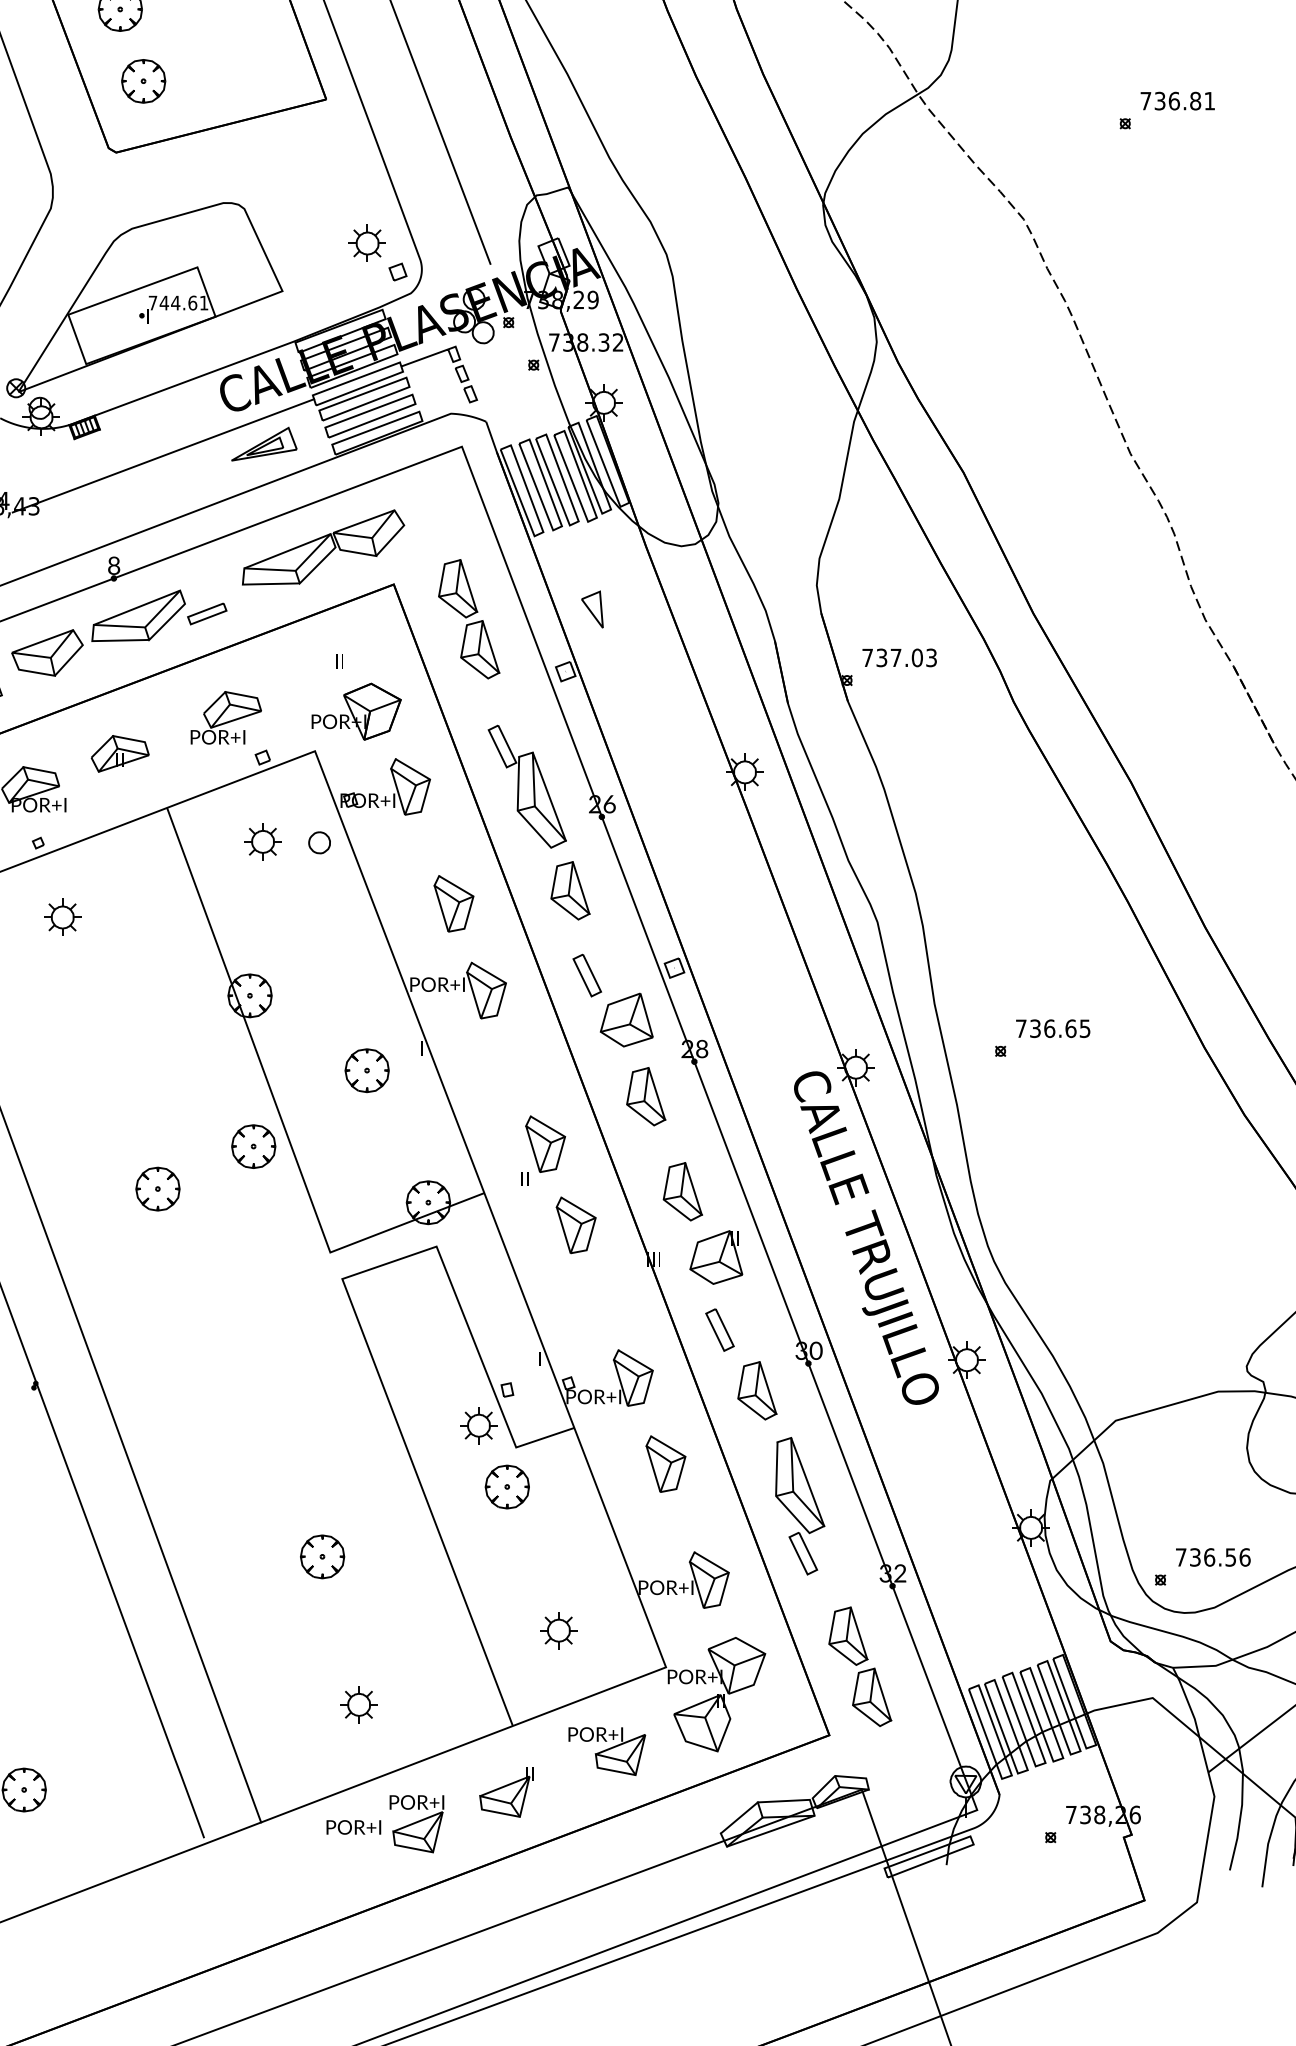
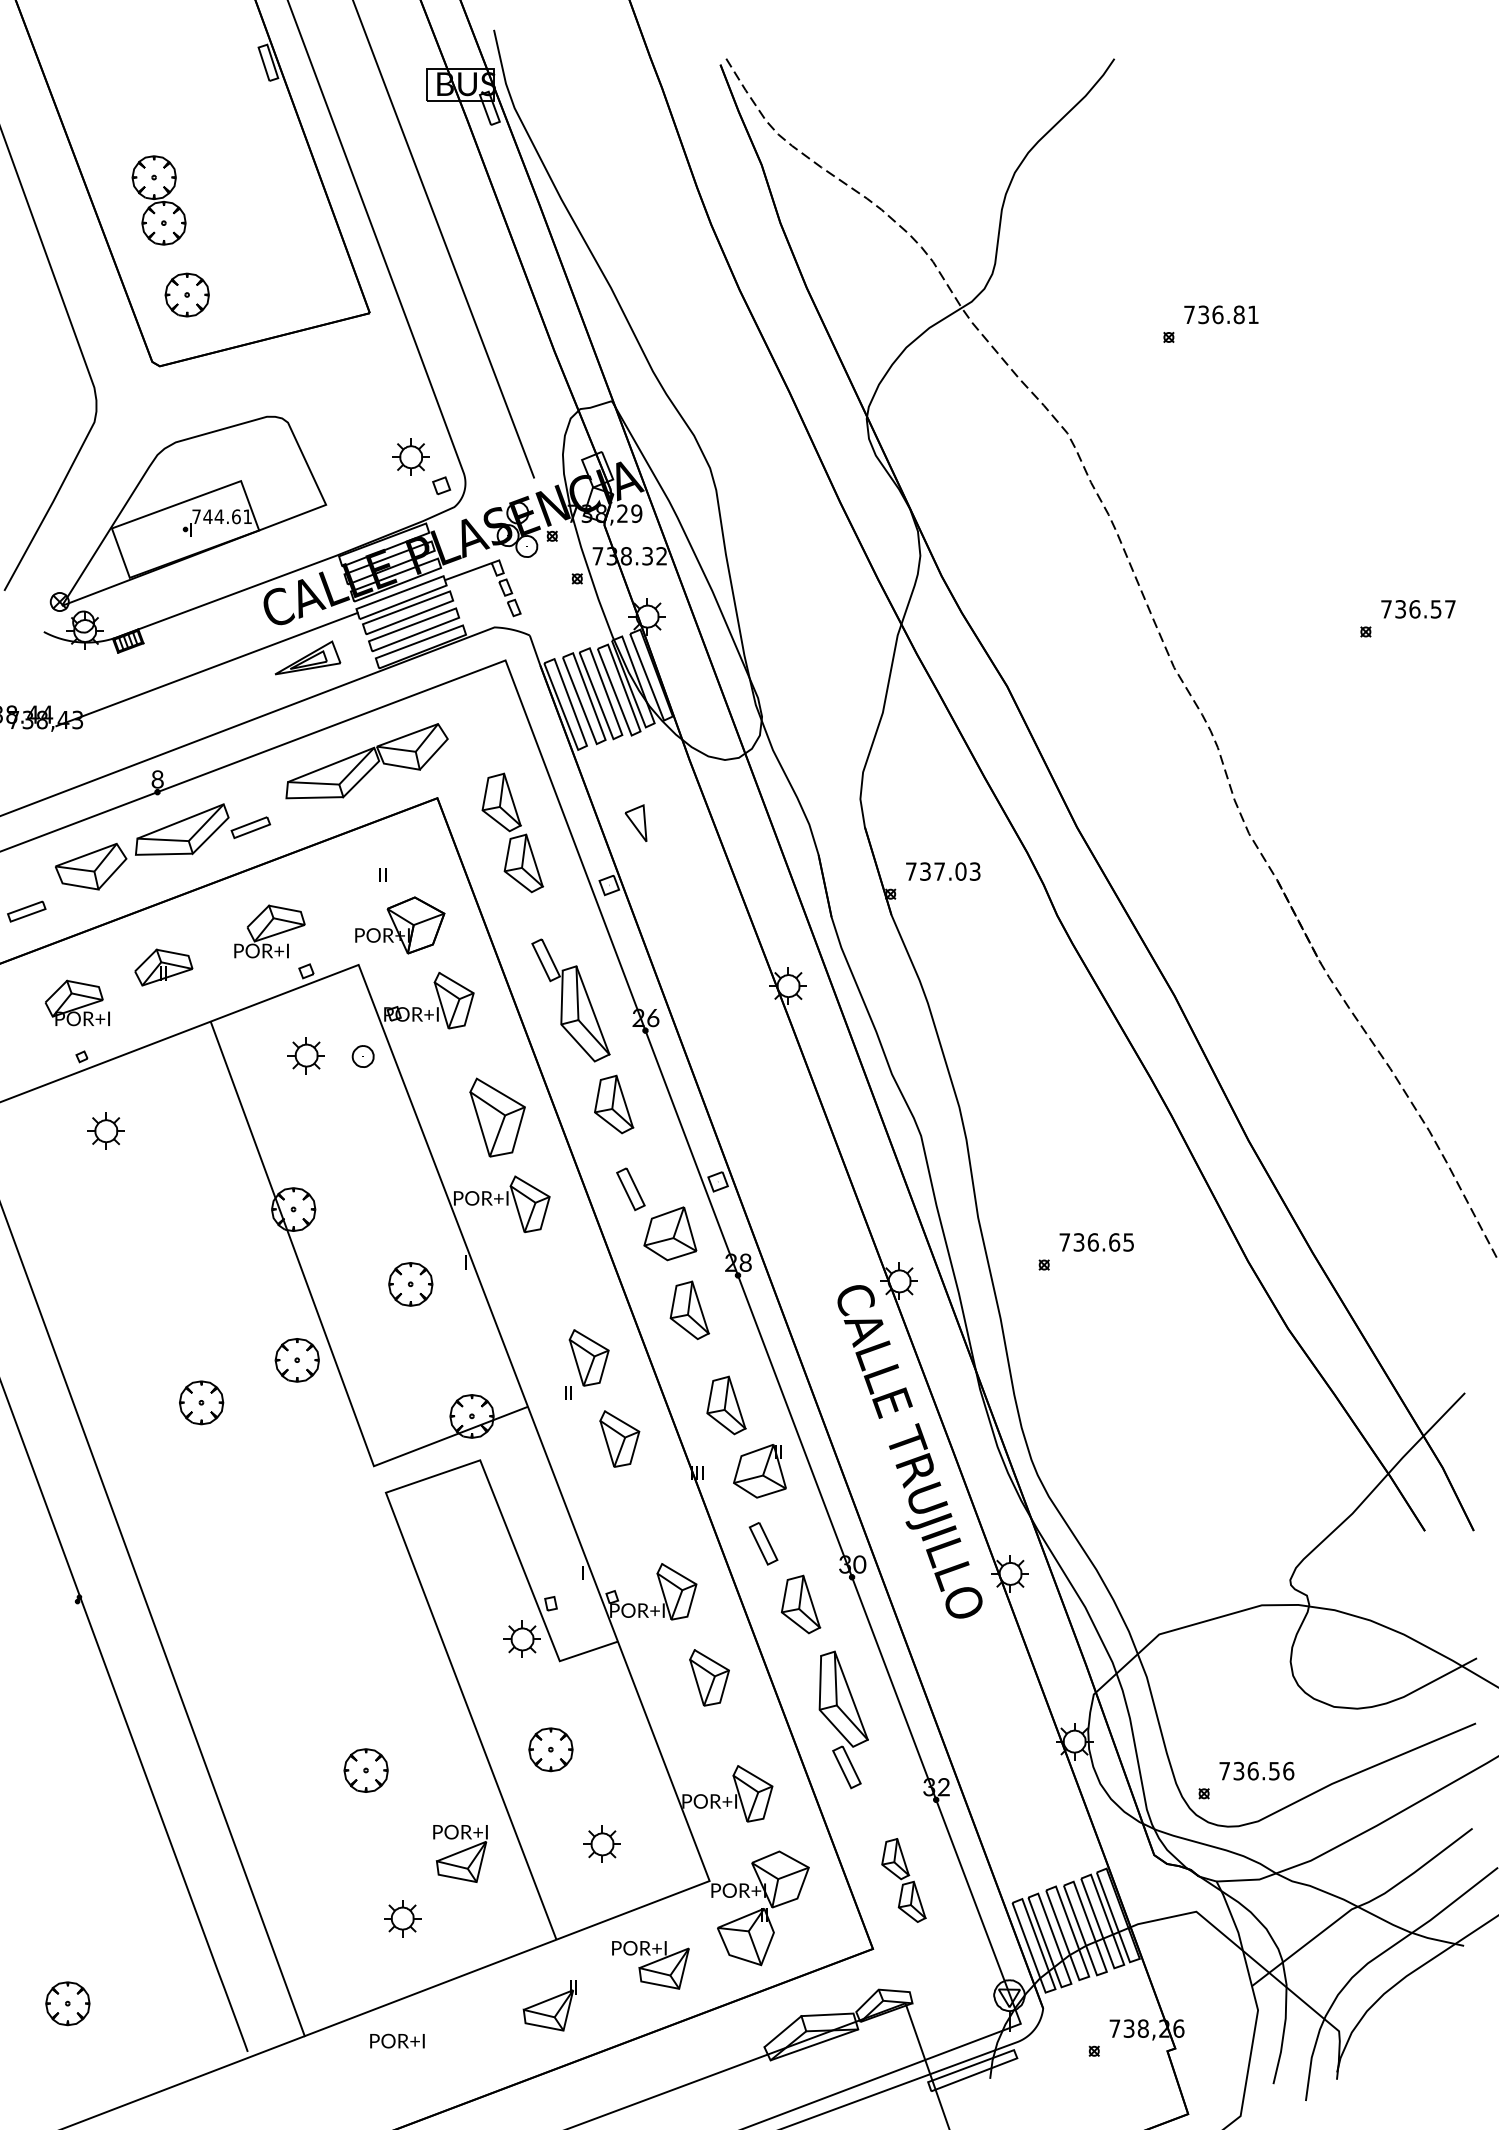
part: (453, 903) -> (497, 1117), size x1.4
part: (506, 1486) -> (550, 1749), moved
part: (859, 1666) -> (903, 1880), size x0.7
part: (416, 1823) -> (460, 1853), moved

